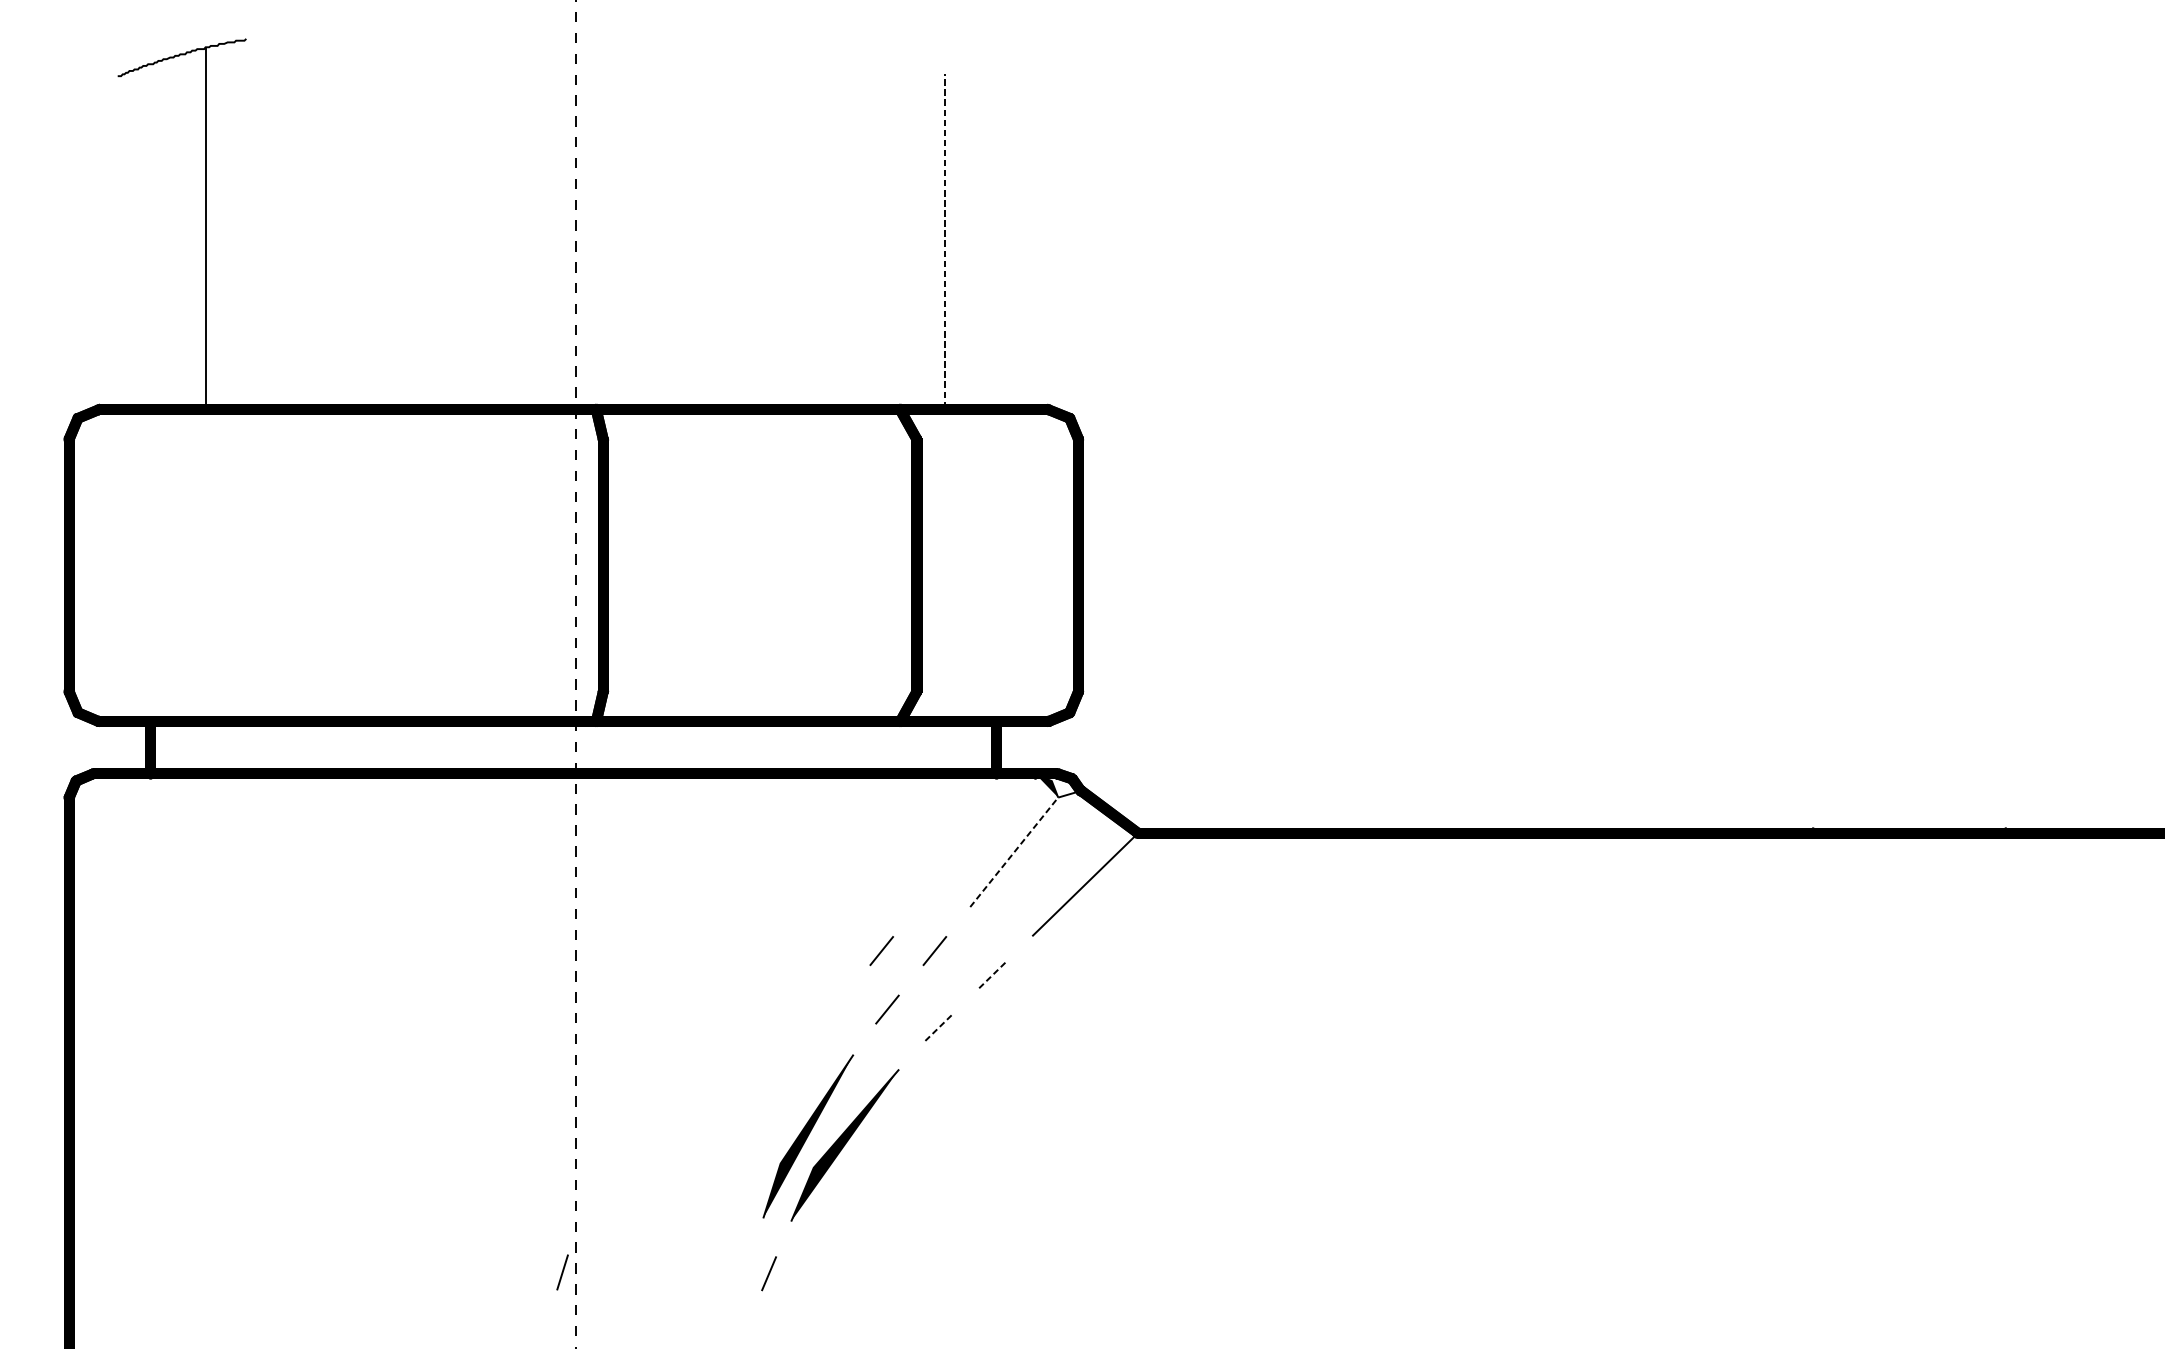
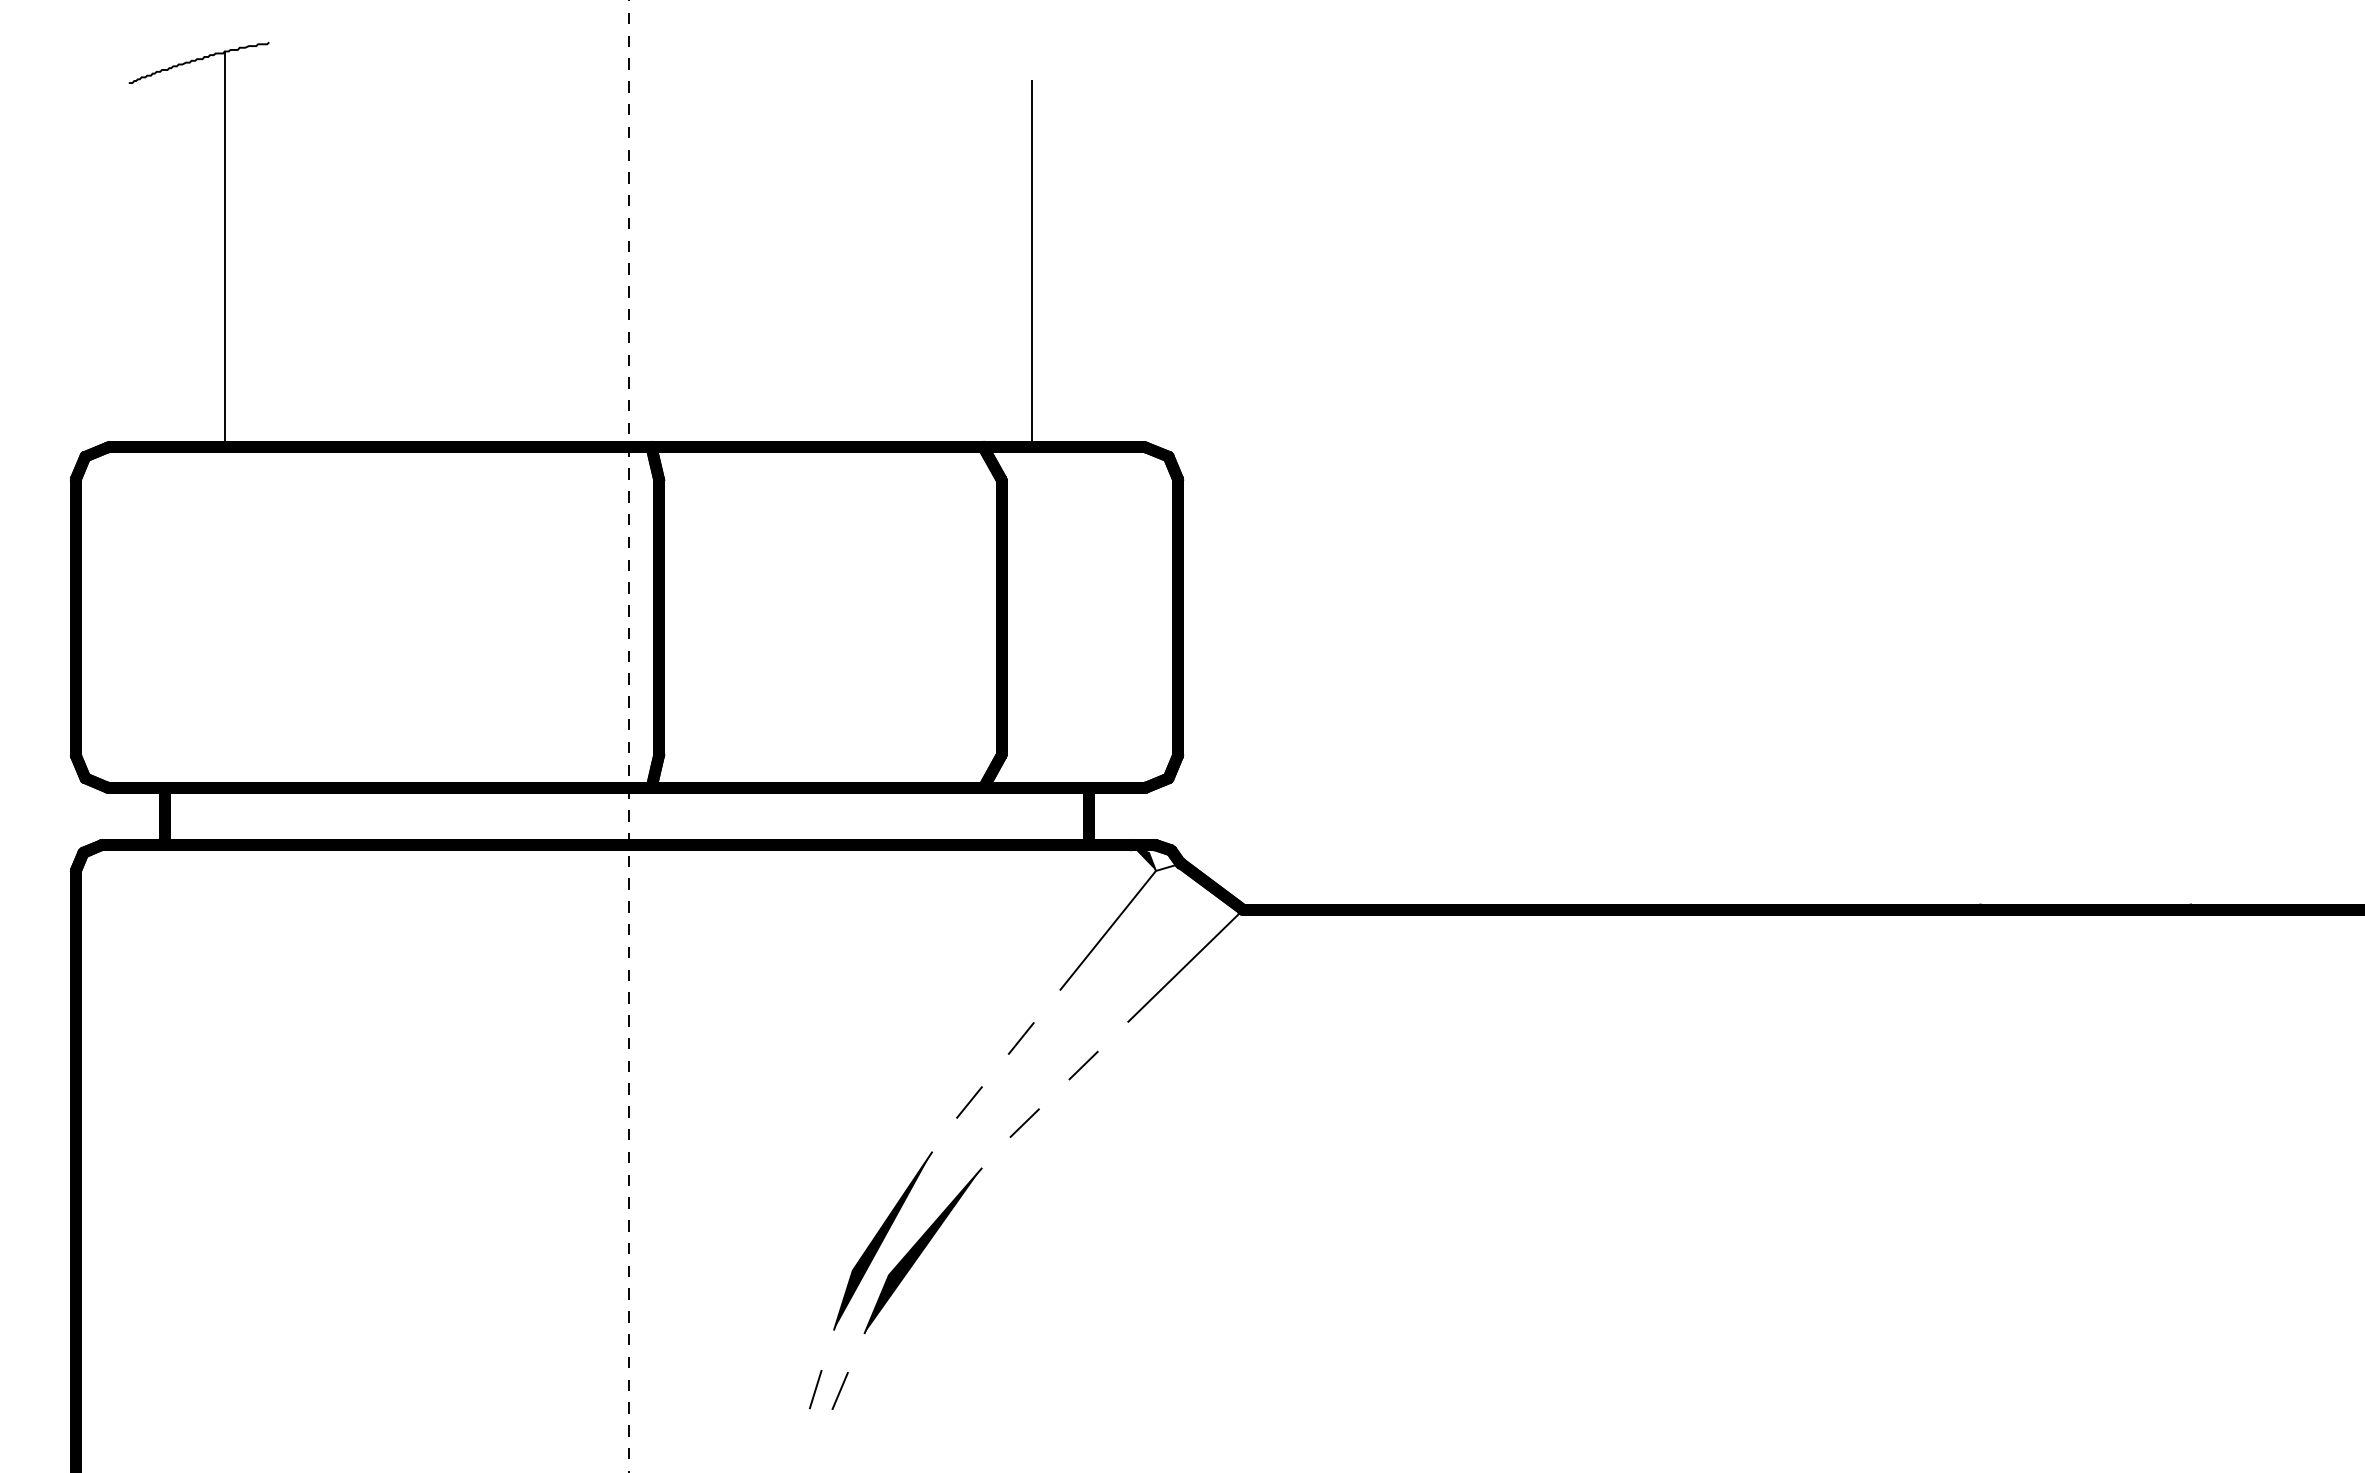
line: (945, 240) -> (1032, 262), dashed -> solid
line: (1013, 852) -> (1107, 930), dashed -> solid
line: (881, 951) -> (963, 1038), removed
line: (991, 975) -> (1083, 1065), dashed -> solid
line: (937, 1028) -> (1024, 1123), dashed -> solid
line: (562, 1272) -> (815, 1389), moved

